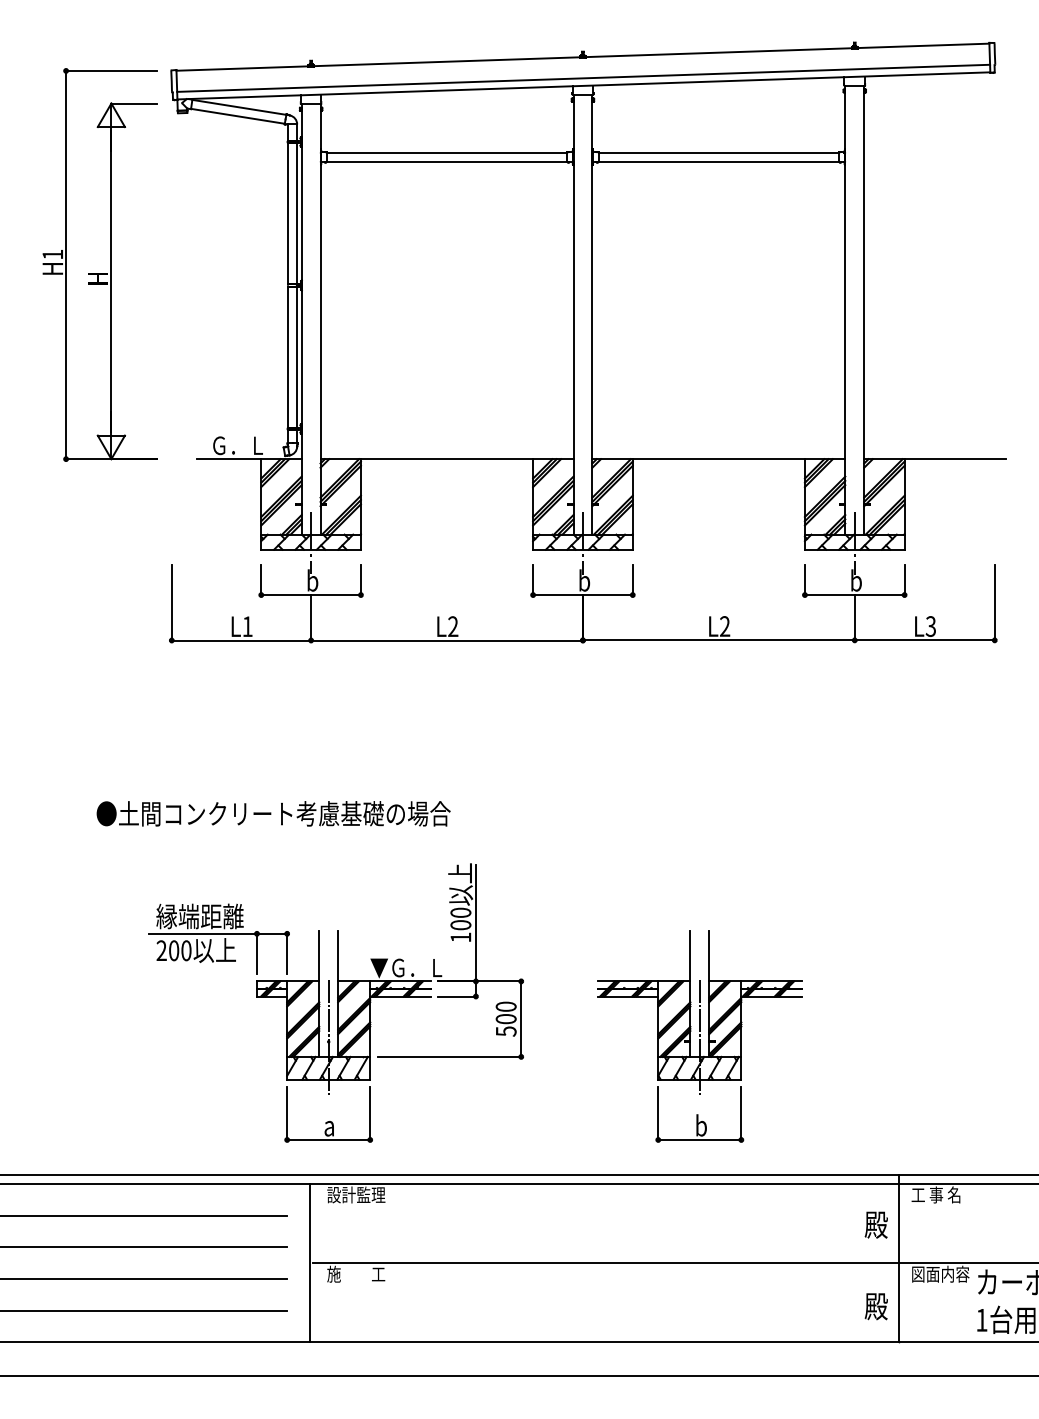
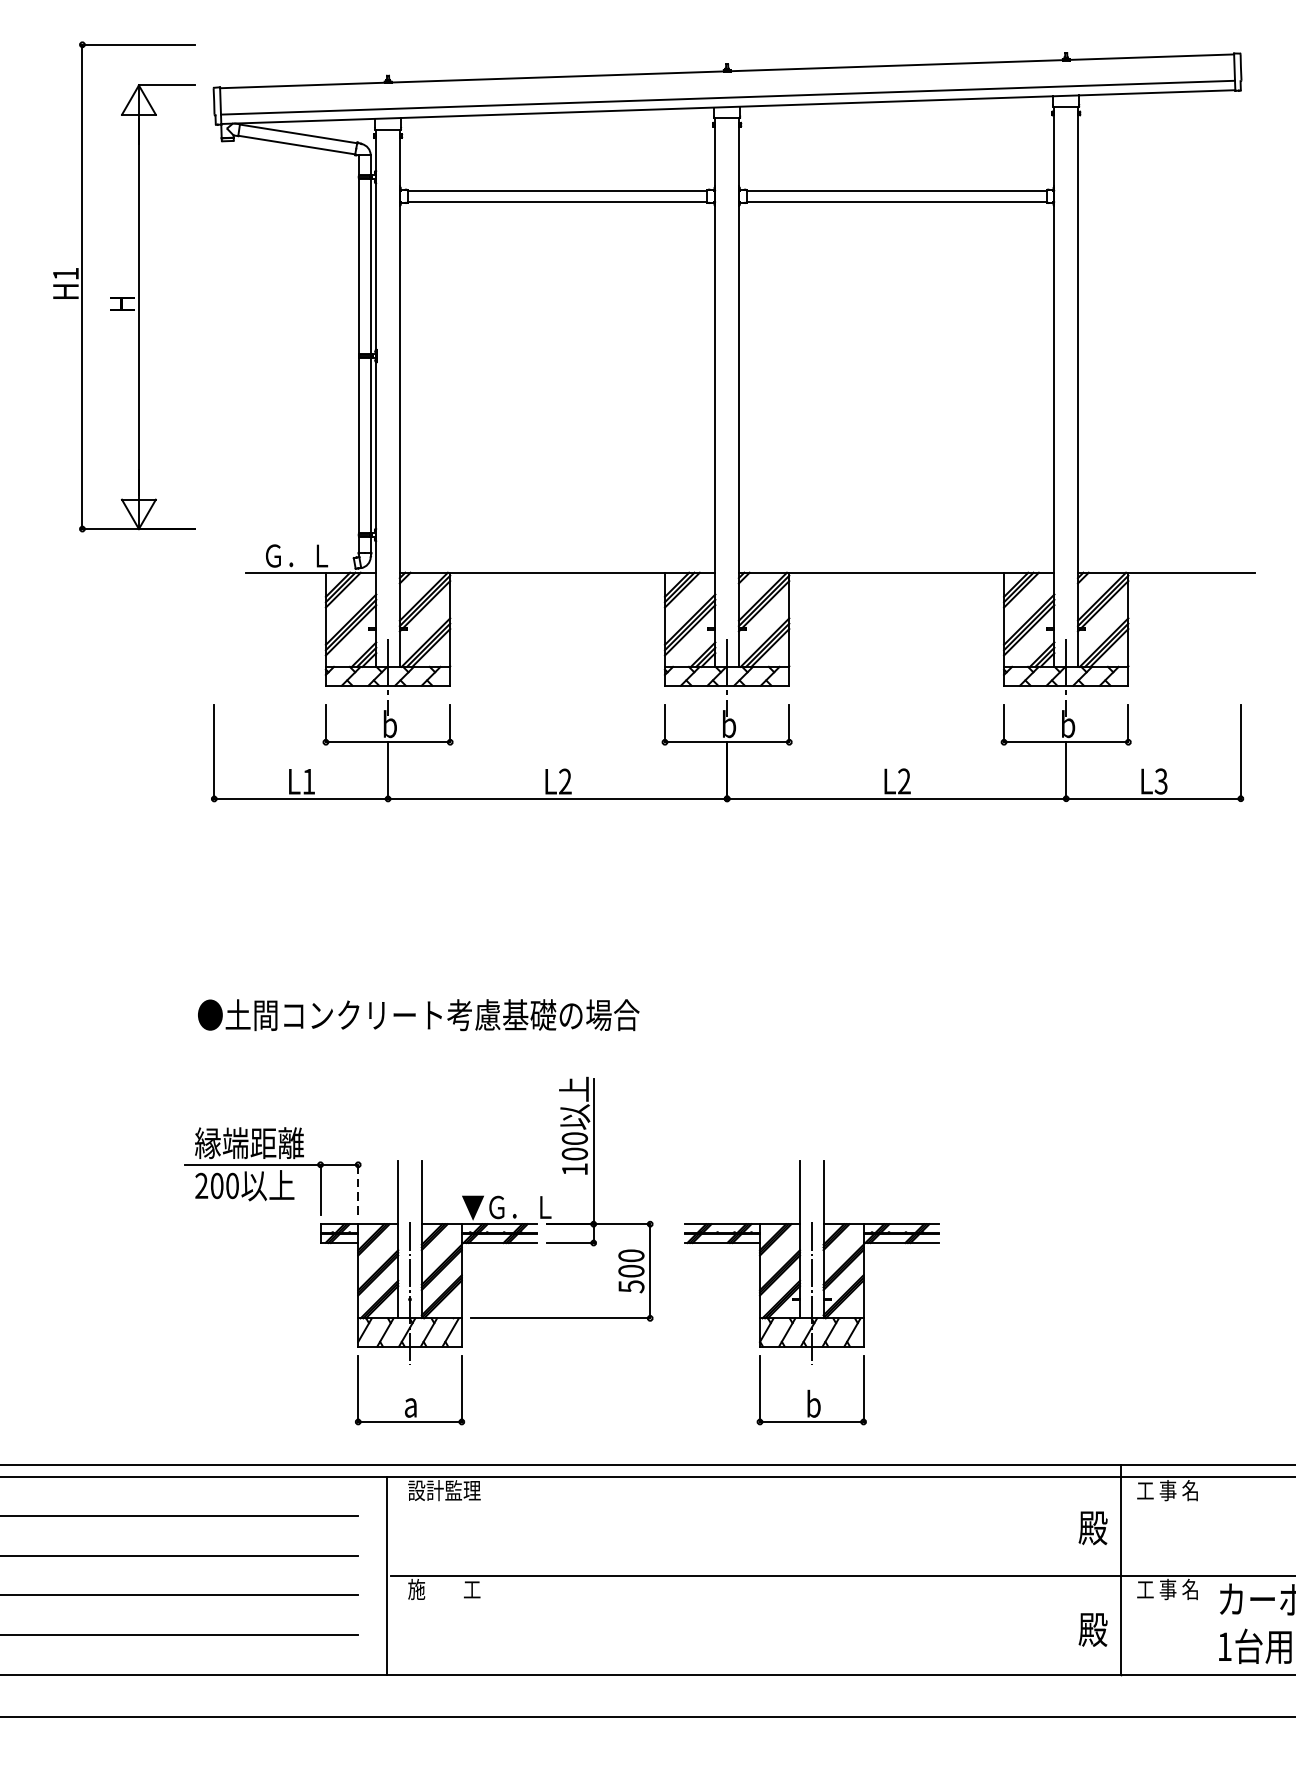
part: (99, 273) -> (124, 297), moved
text: (273, 813) -> (418, 1014), moved
line: (287, 953) -> (358, 1189), solid -> dashed
part: (699, 1036) -> (811, 1292), moved
text: (940, 1273) -> (1173, 1588), 図面内容 -> 工 事 名

